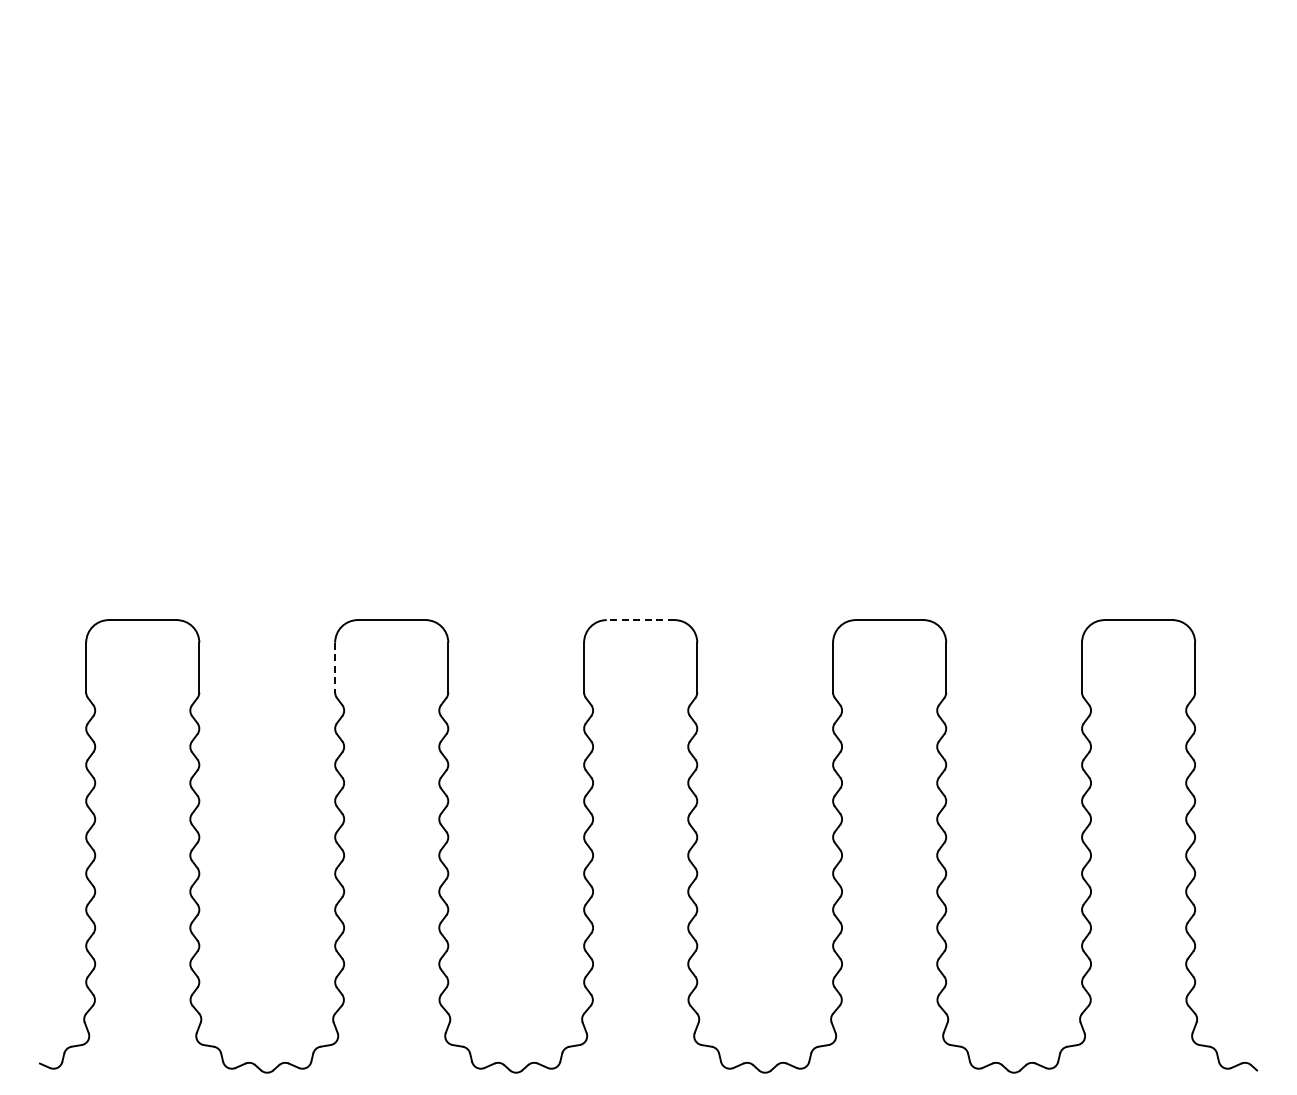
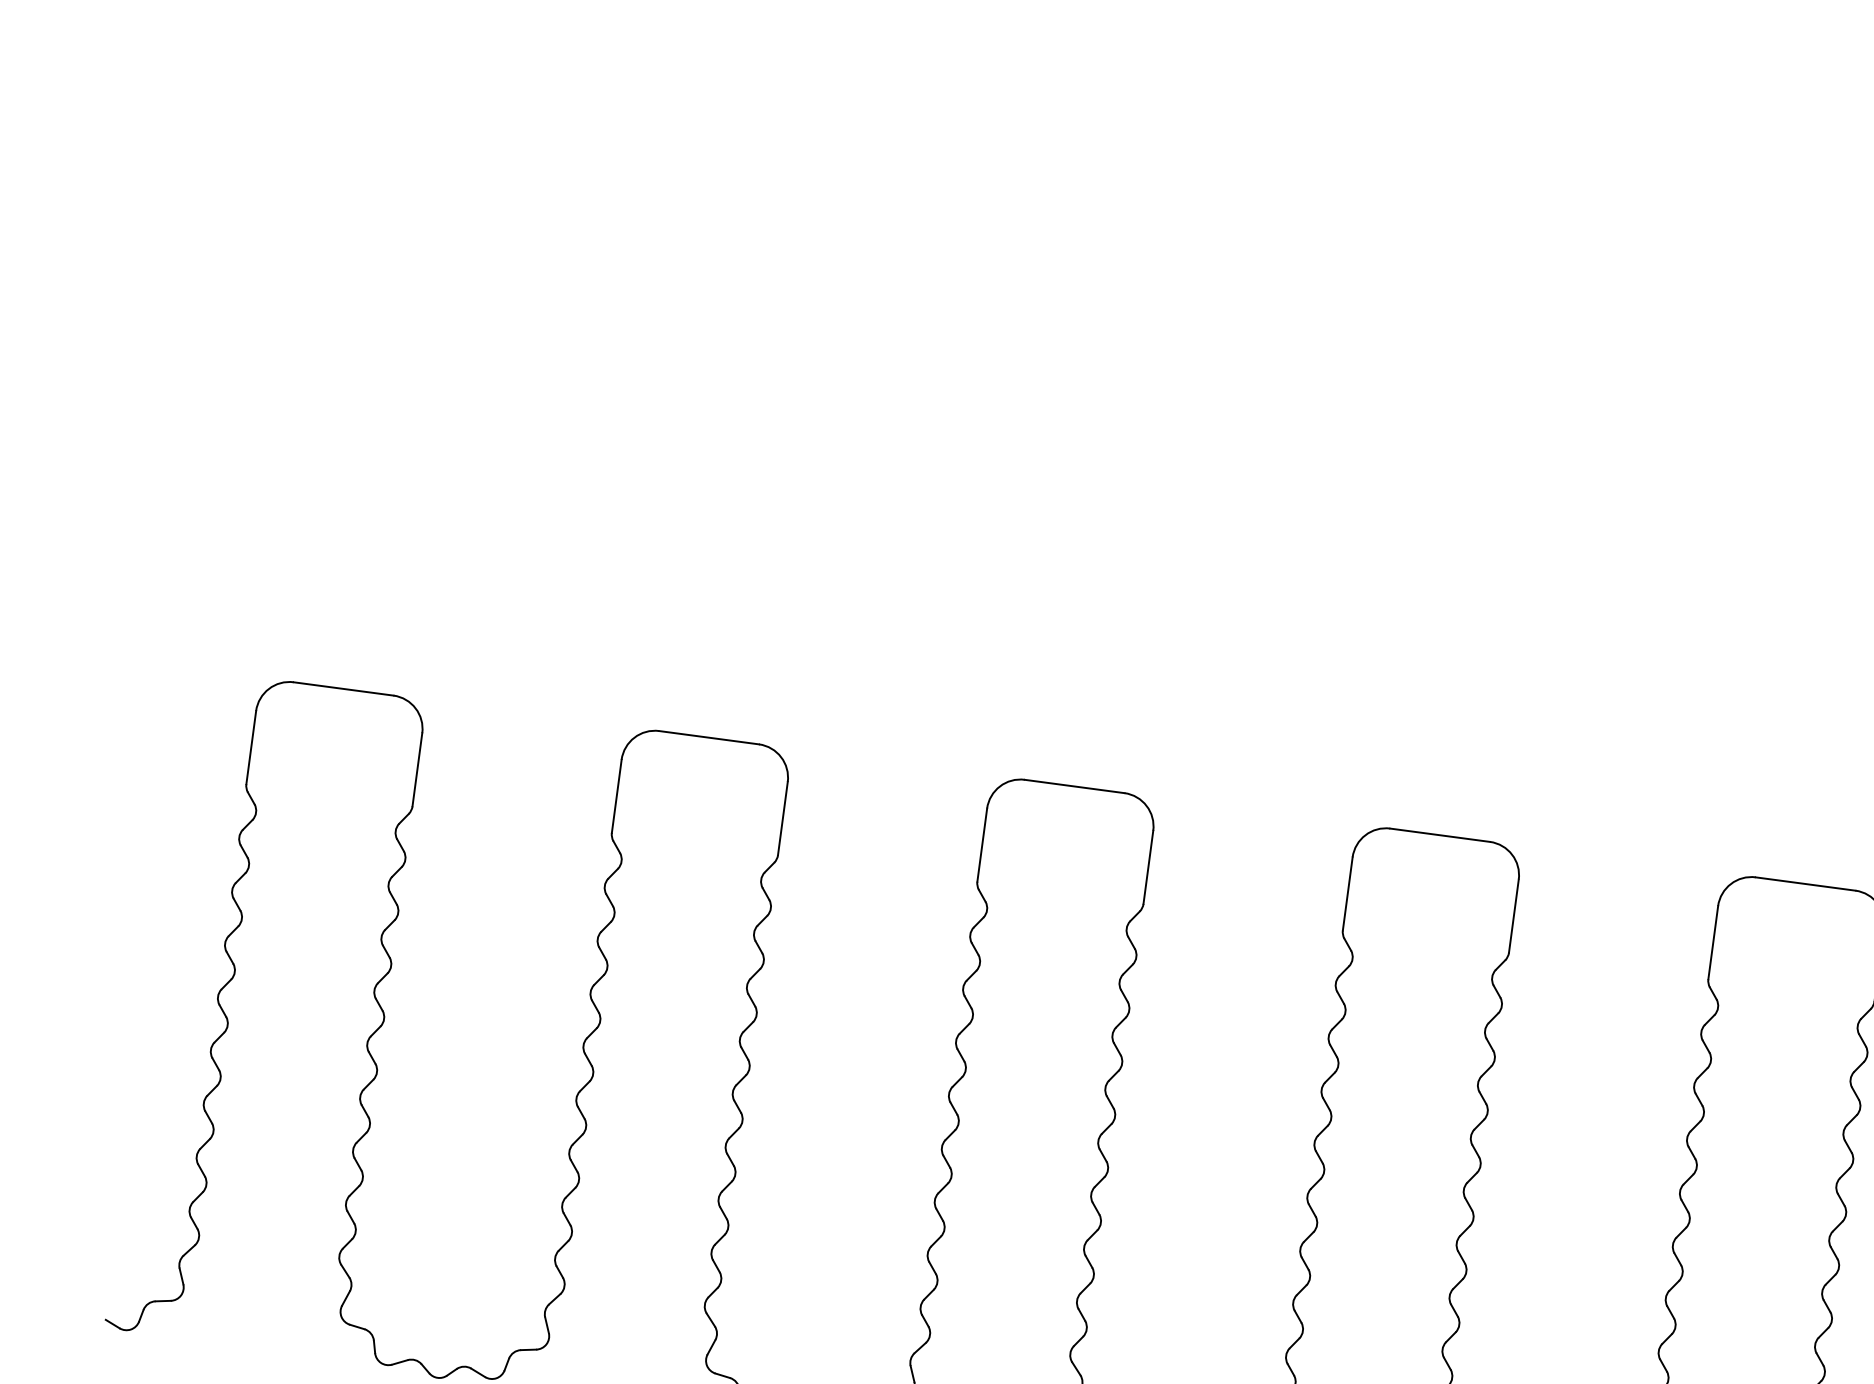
line: (640, 620) -> (1074, 787), dashed -> solid
line: (335, 667) -> (617, 796), dashed -> solid

